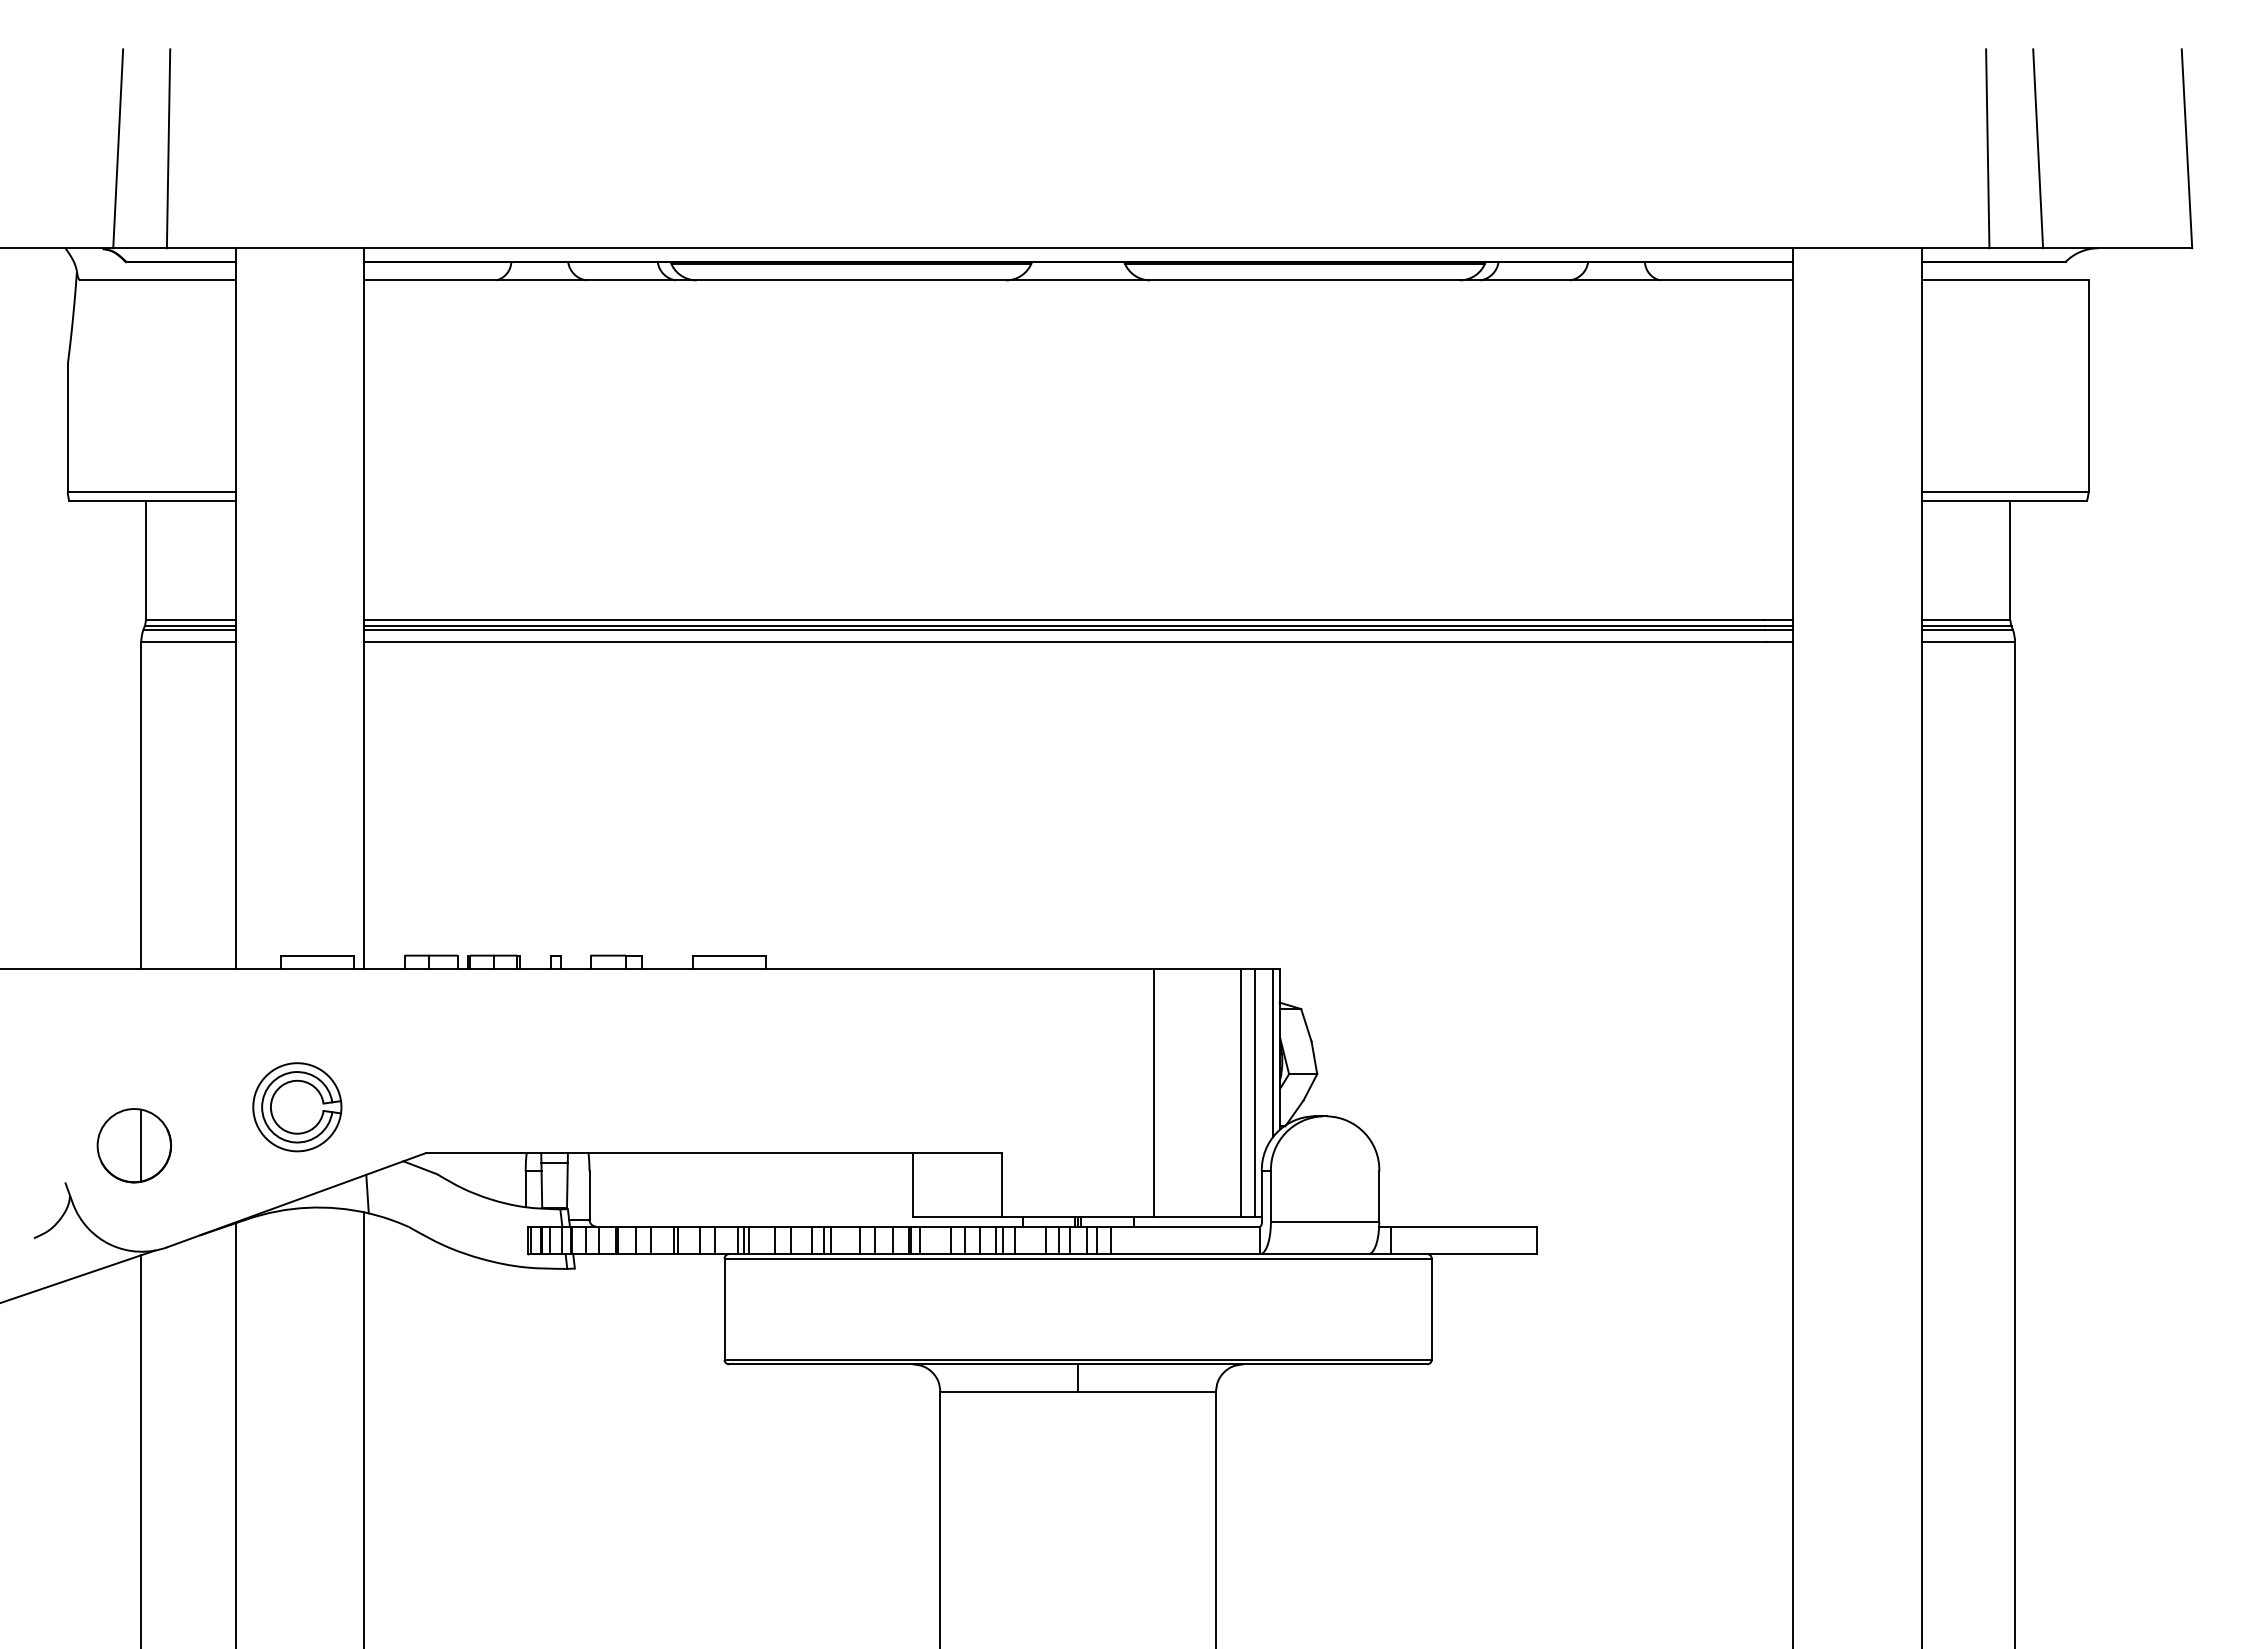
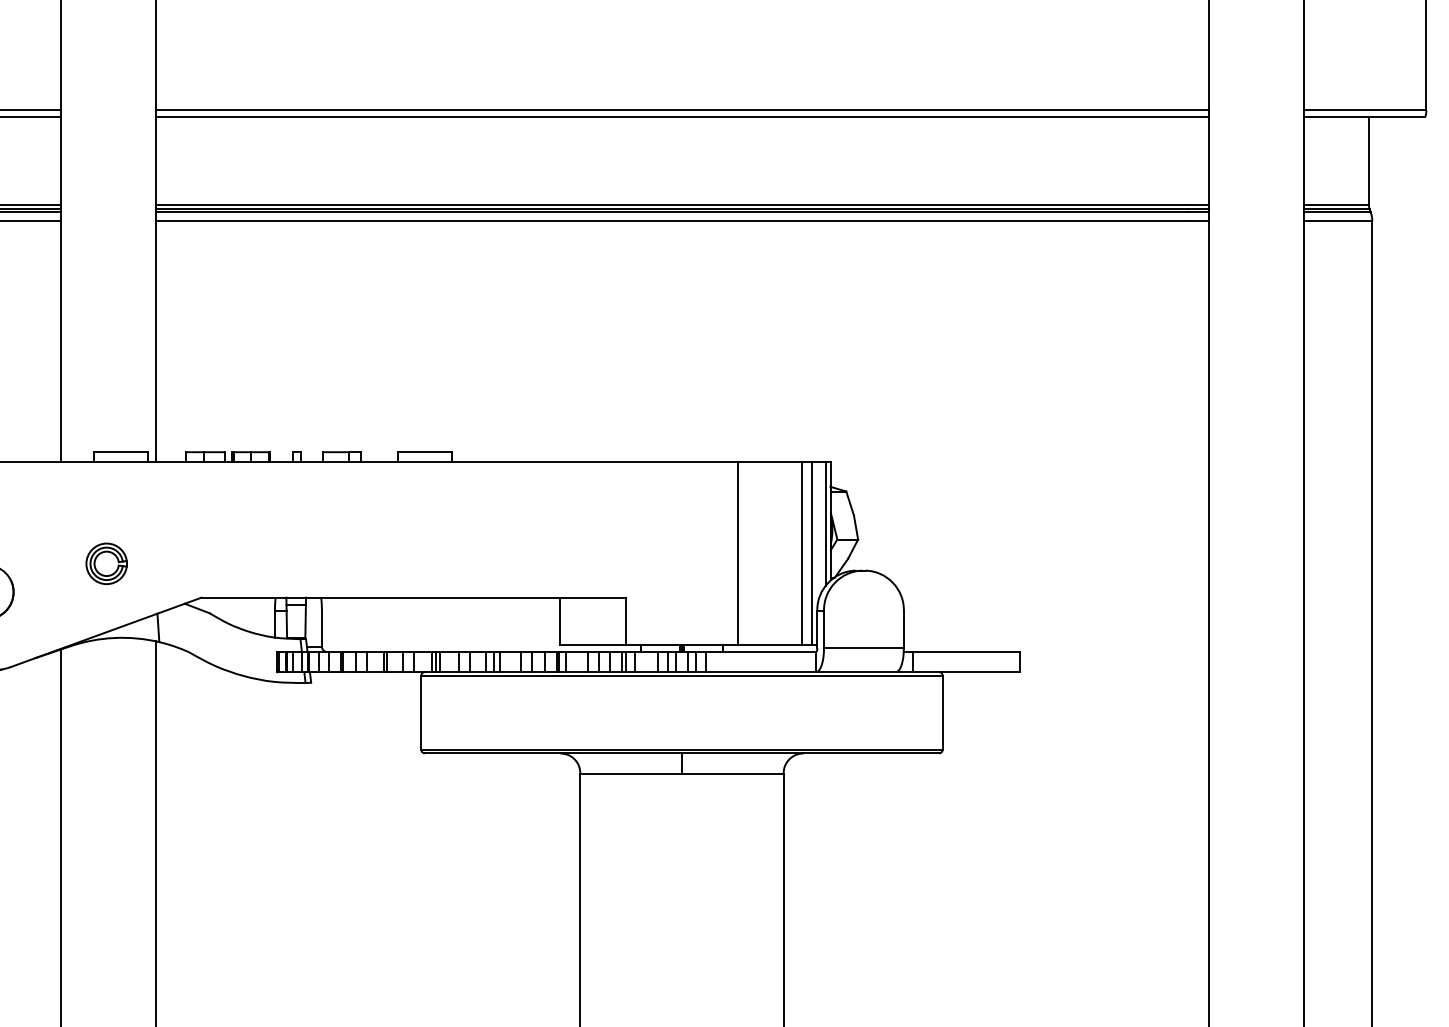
line: (1078, 491) -> (682, 110), added
line: (1078, 500) -> (682, 116), added
part: (297, 1106) -> (106, 563), size x0.62

